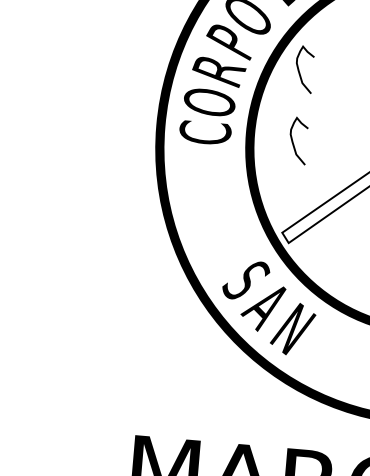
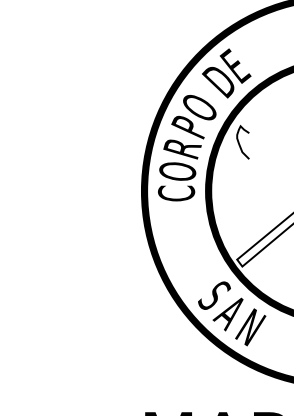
curve: (294, 143) -> (240, 195), removed

